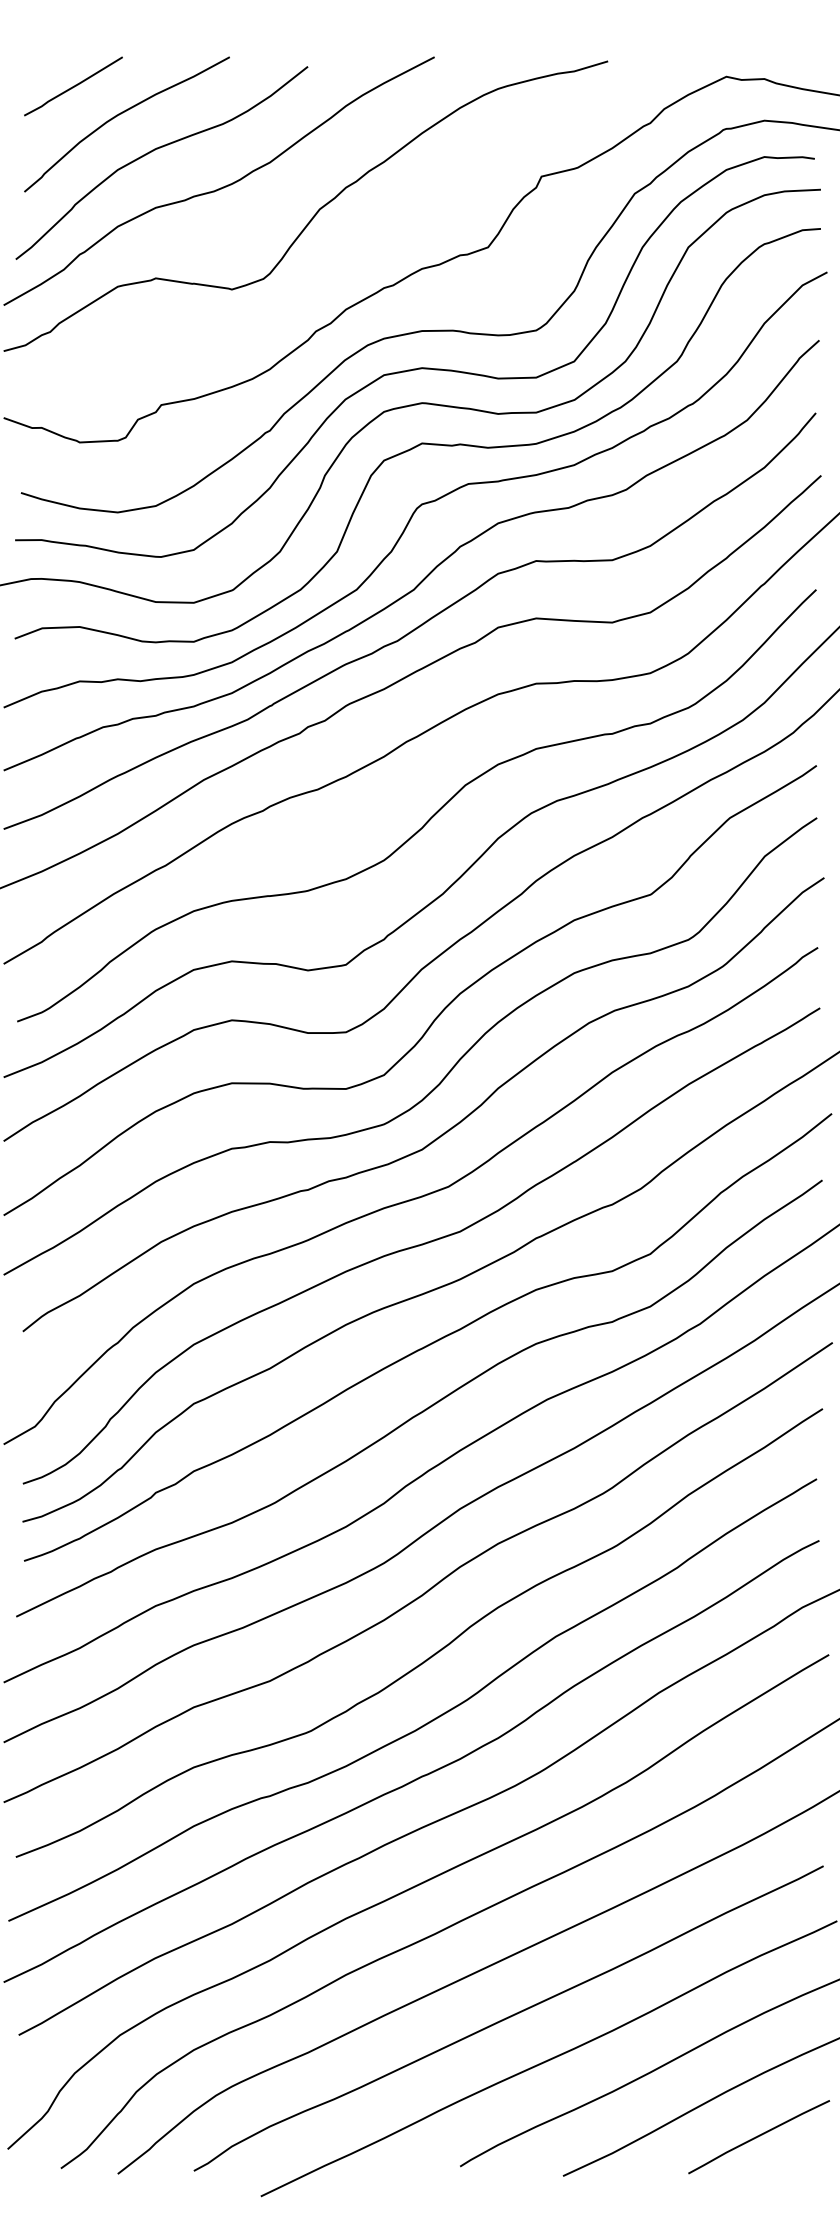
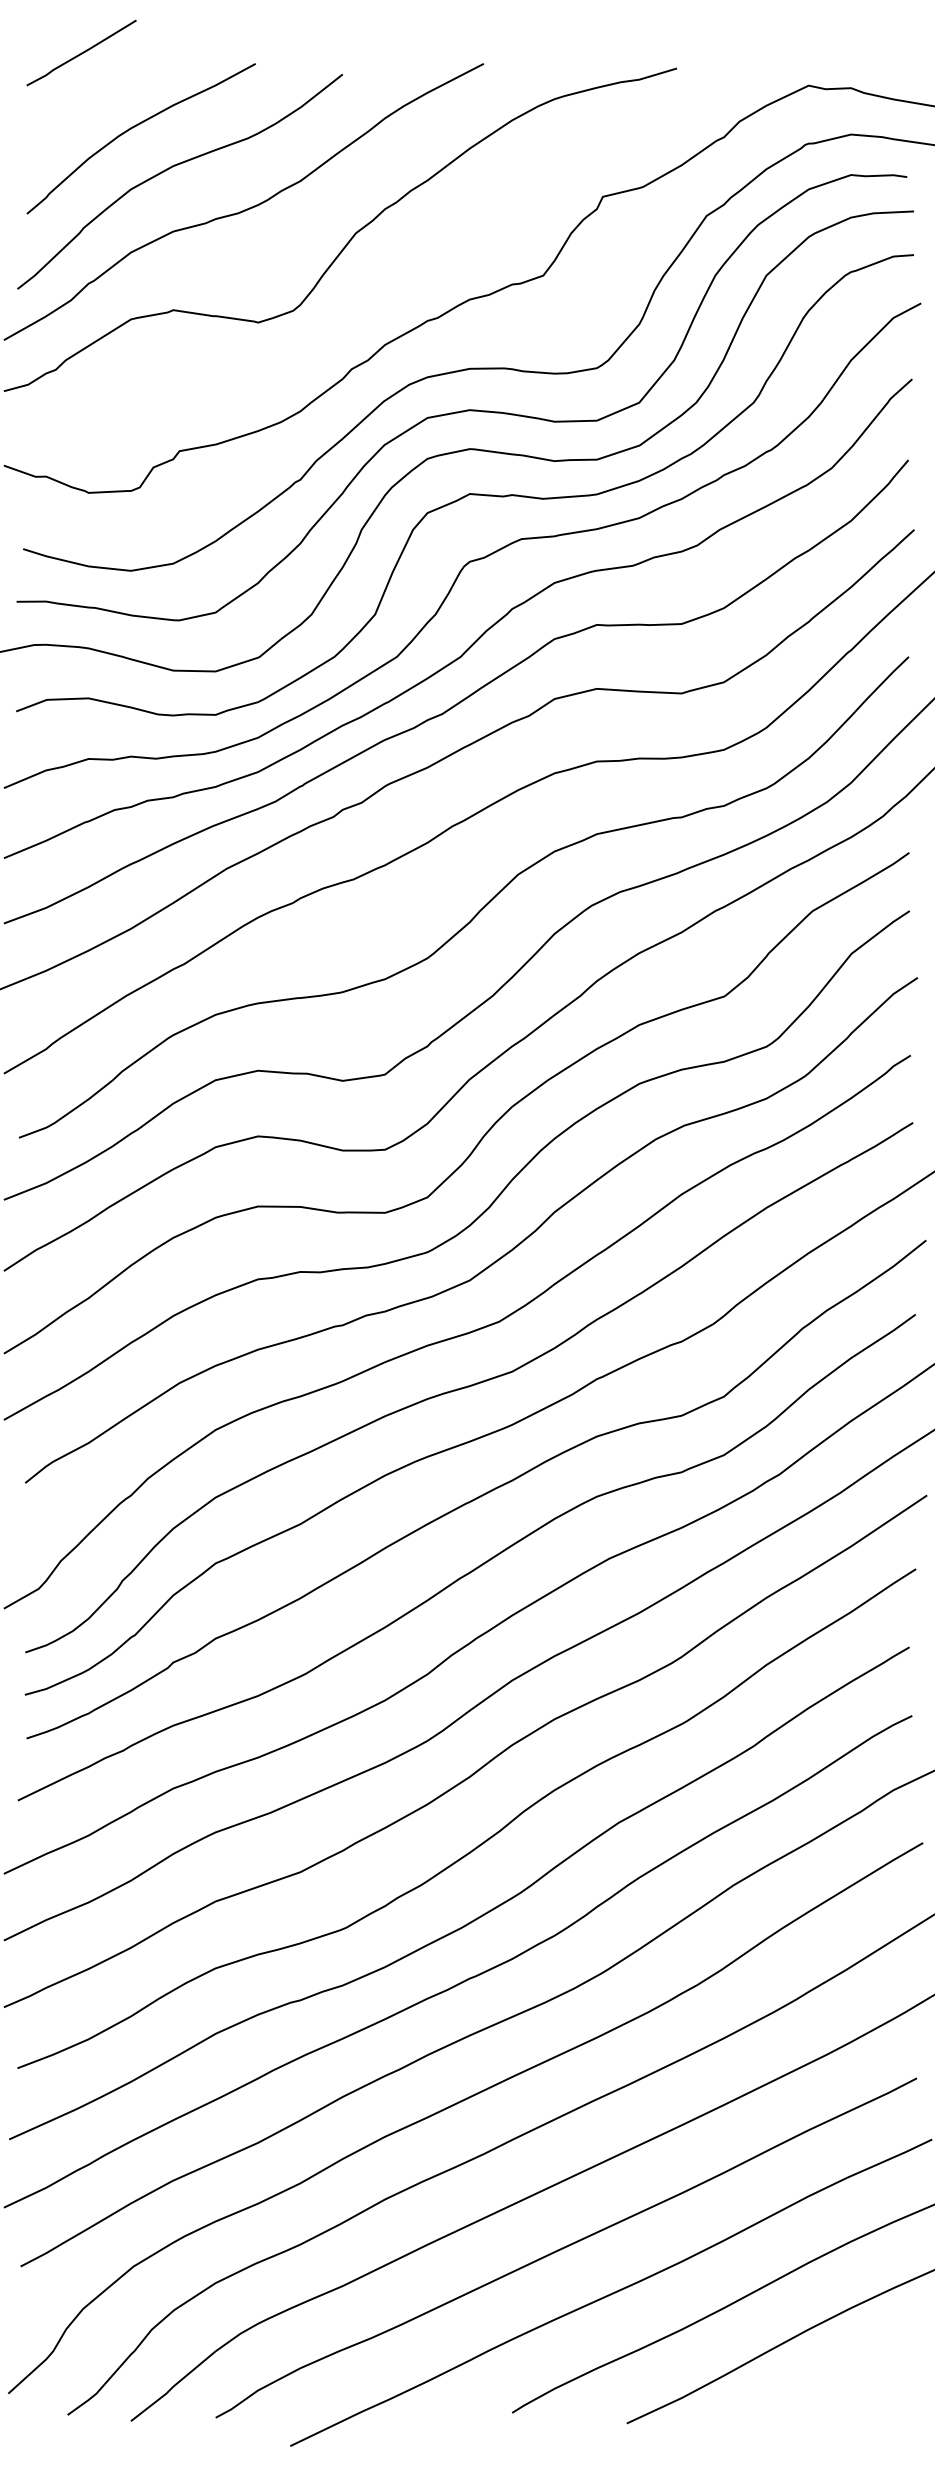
line: (73, 86) -> (81, 53), moved
line: (759, 2136) -> (845, 2379), removed

